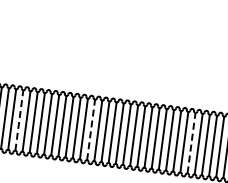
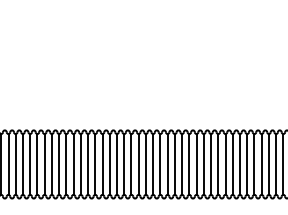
line: (19, 119) -> (80, 163), dashed -> solid
line: (91, 129) -> (153, 163), dashed -> solid
line: (191, 142) -> (254, 163), dashed -> solid

